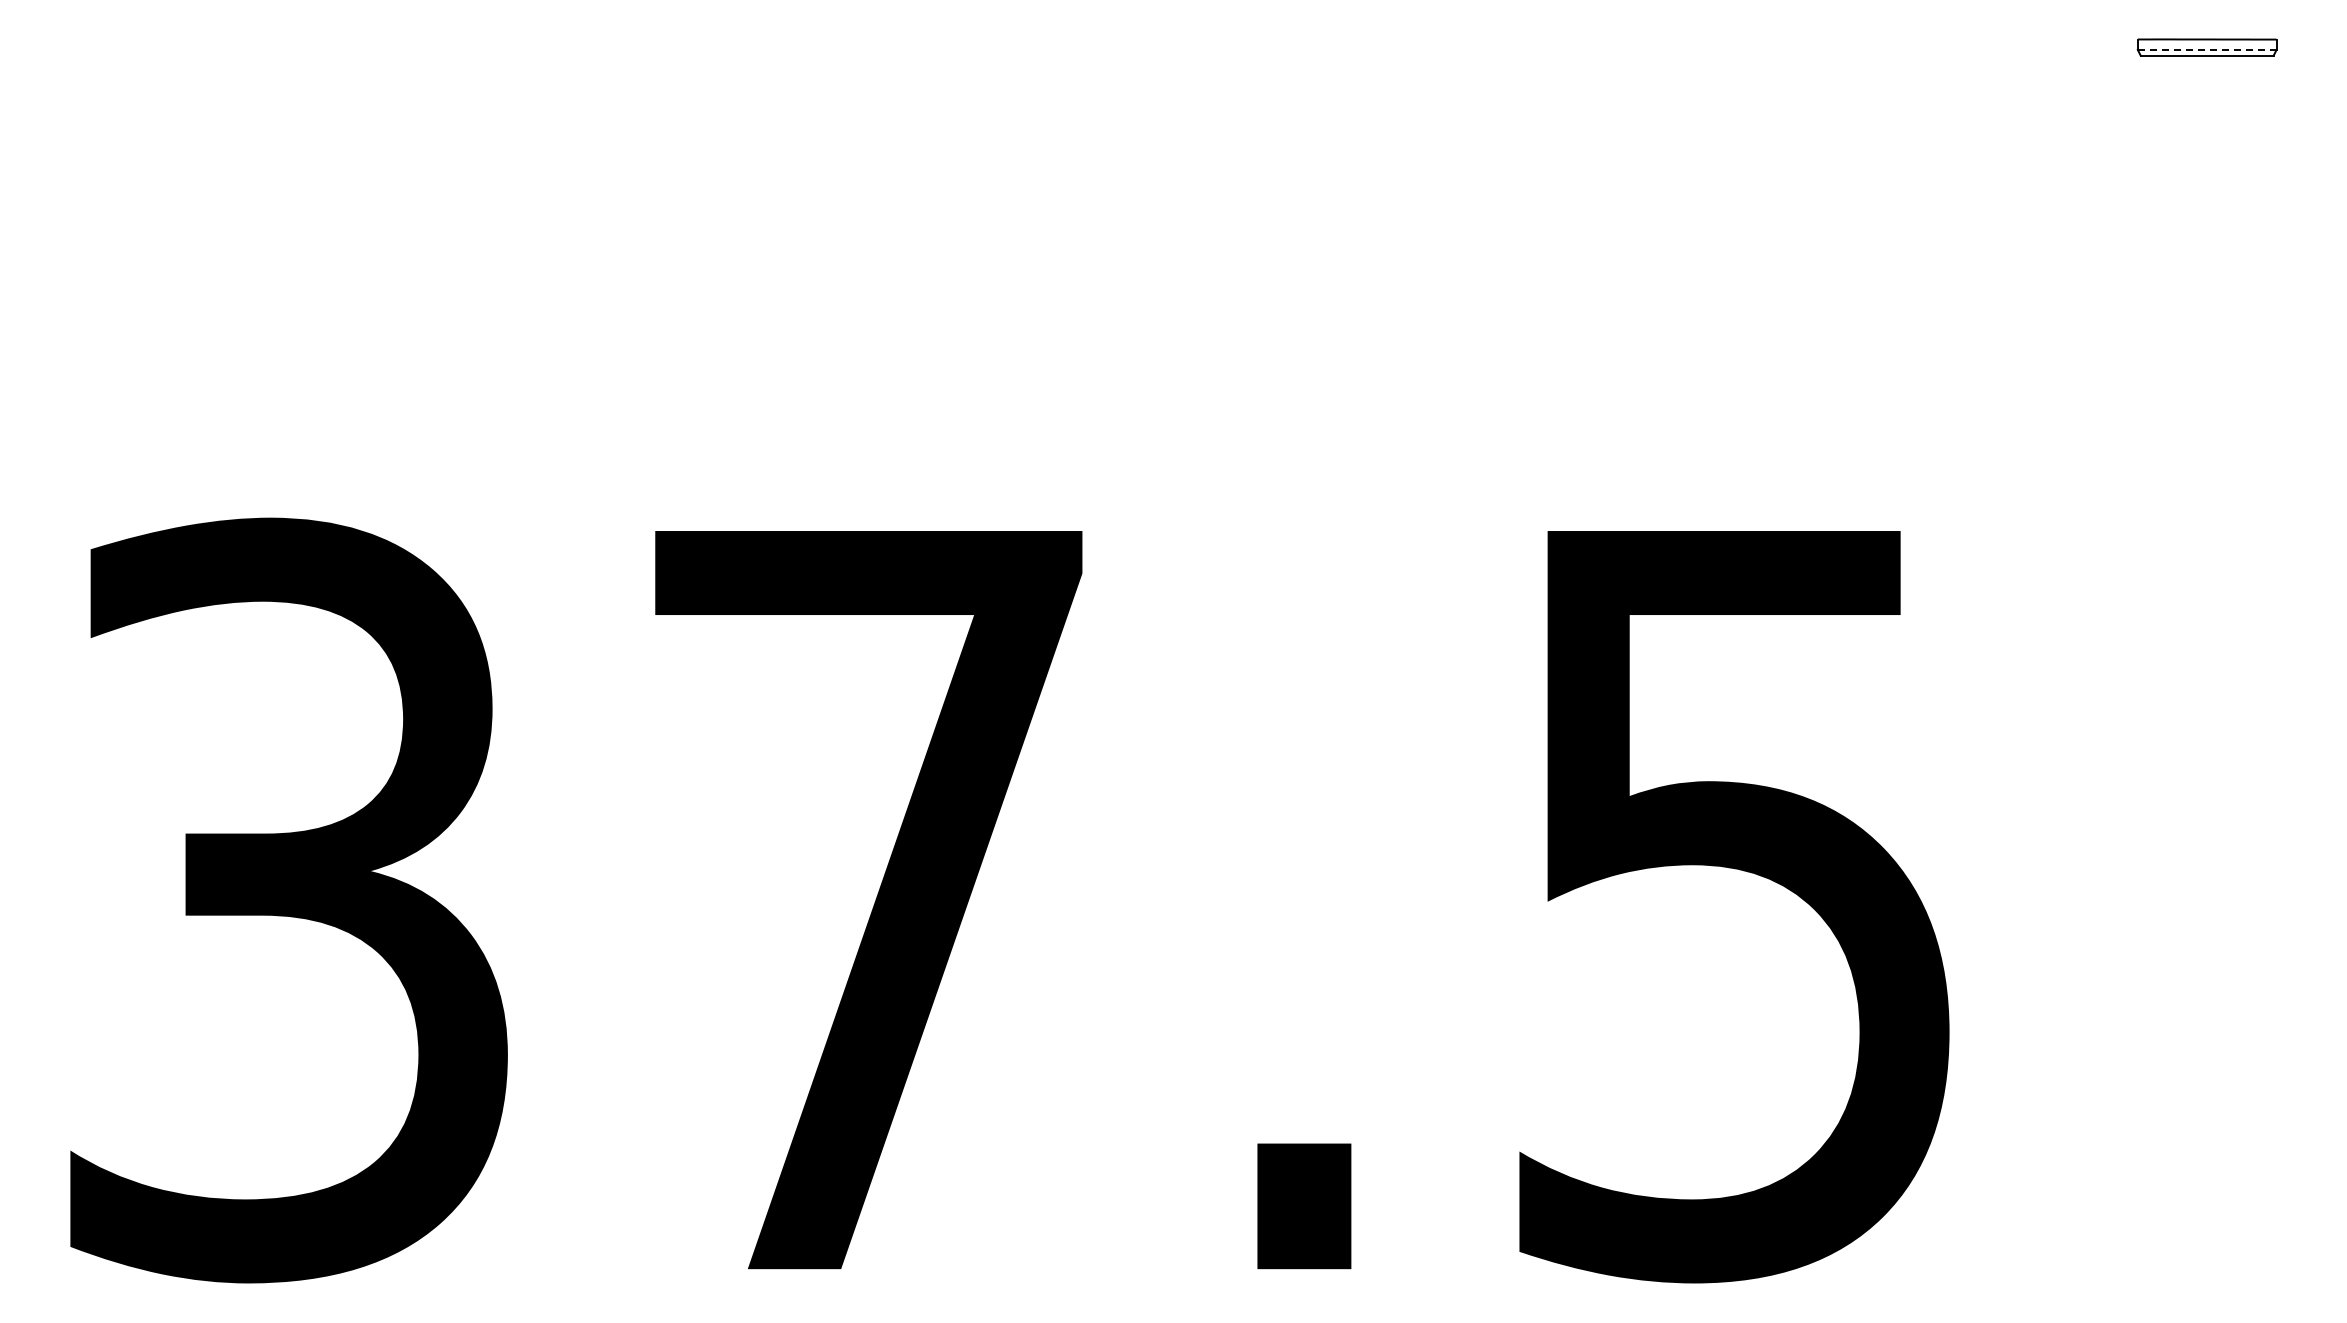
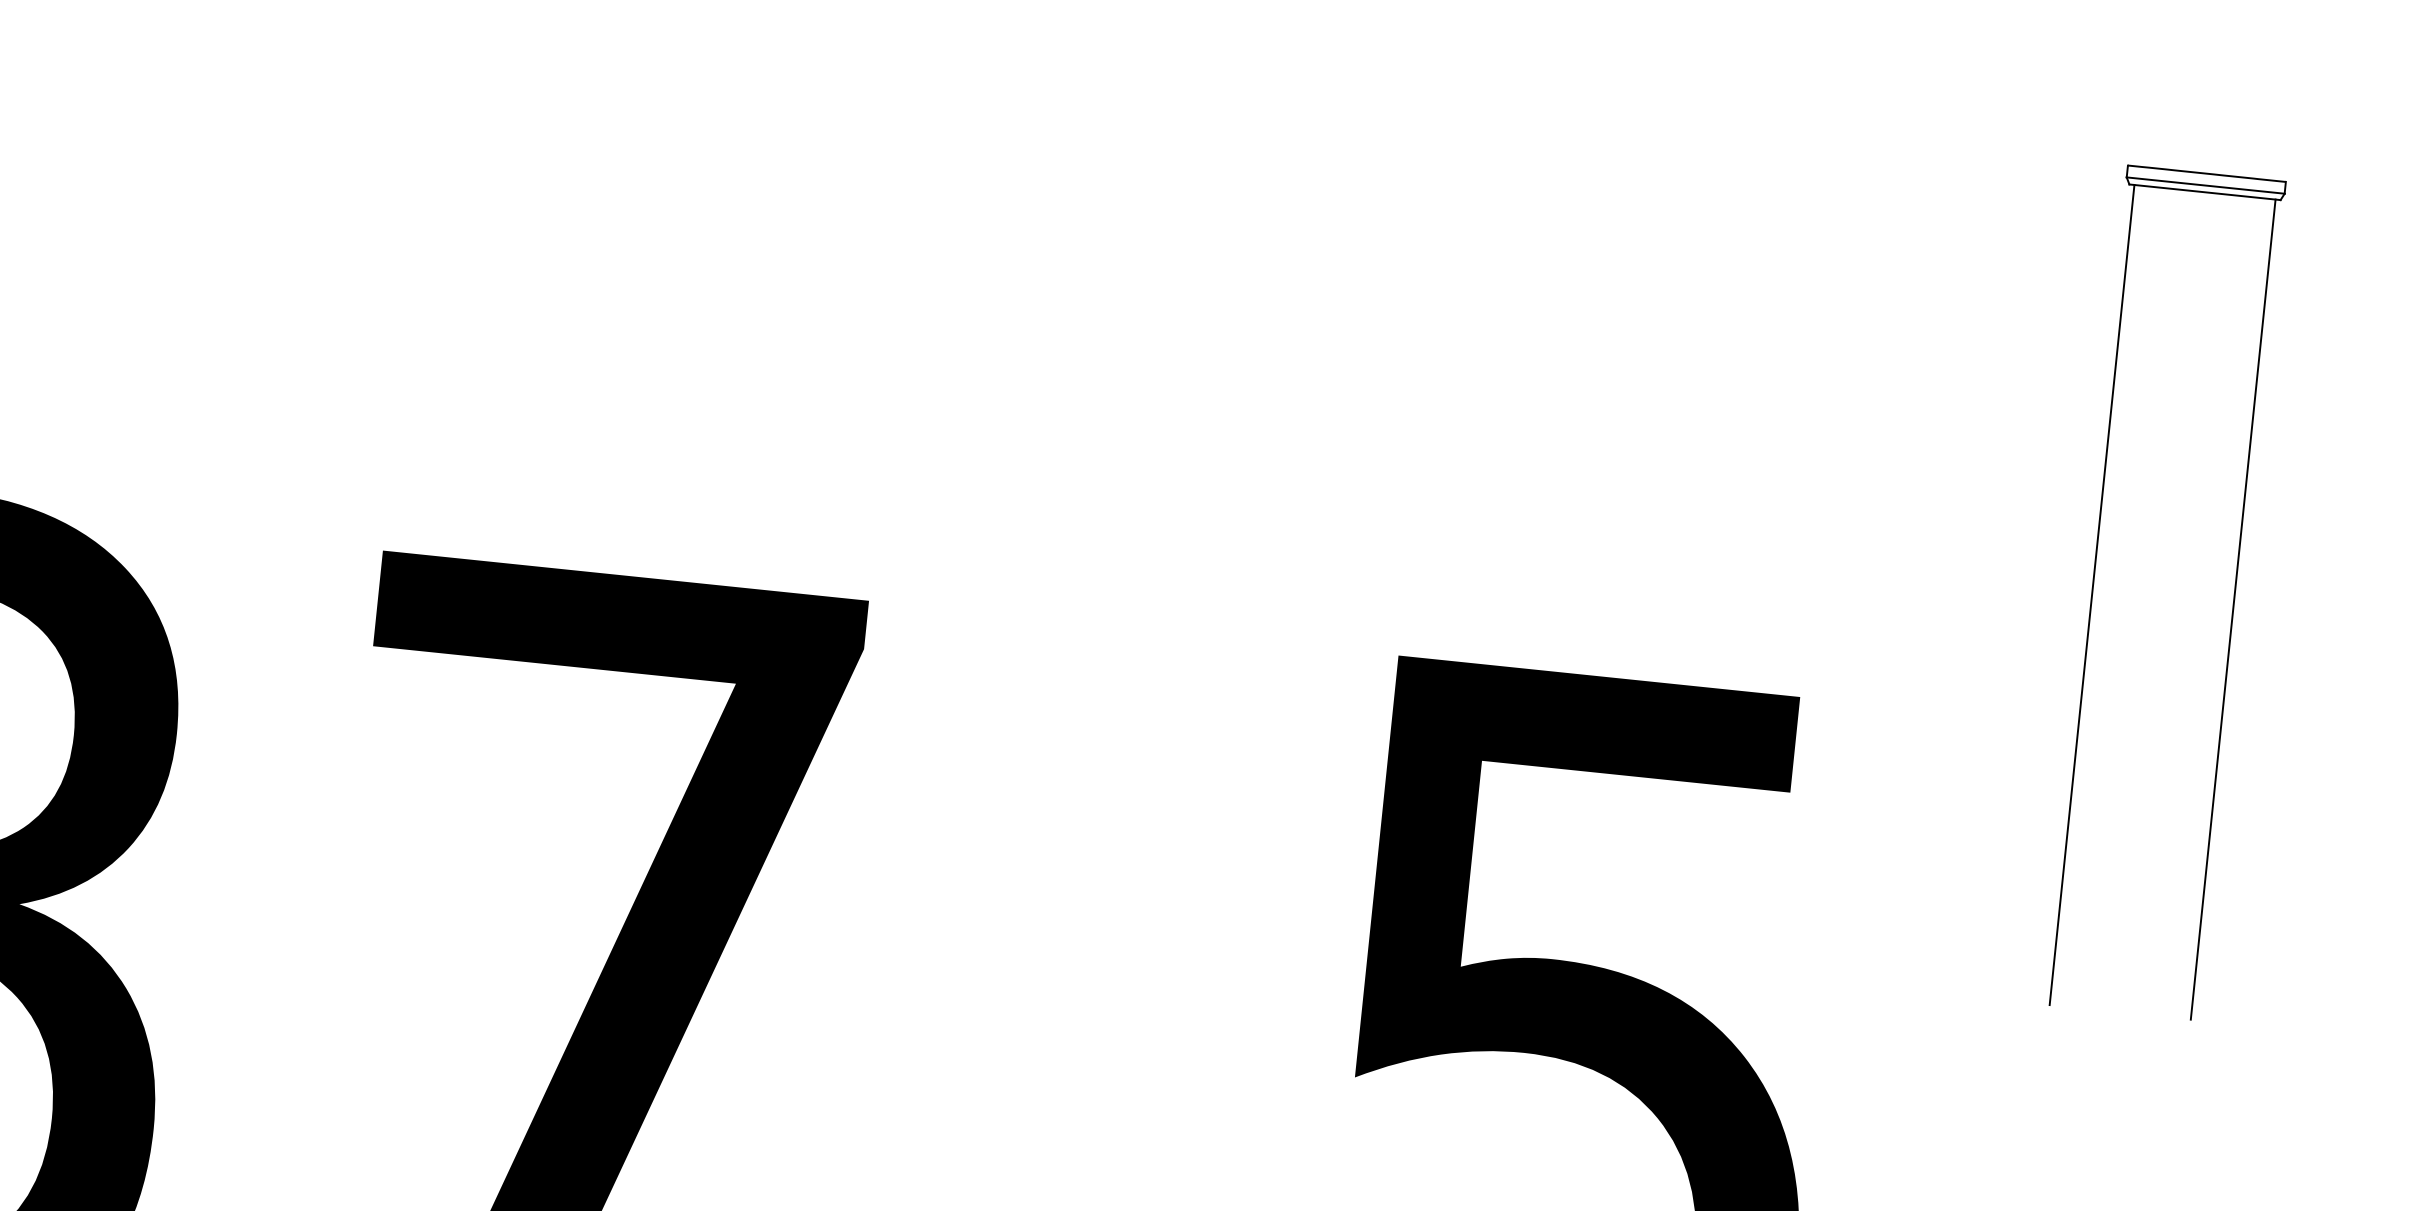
line: (2206, 49) -> (2204, 185), dashed -> solid
line: (2145, 415) -> (2092, 594), added
line: (2269, 415) -> (2233, 608), added

